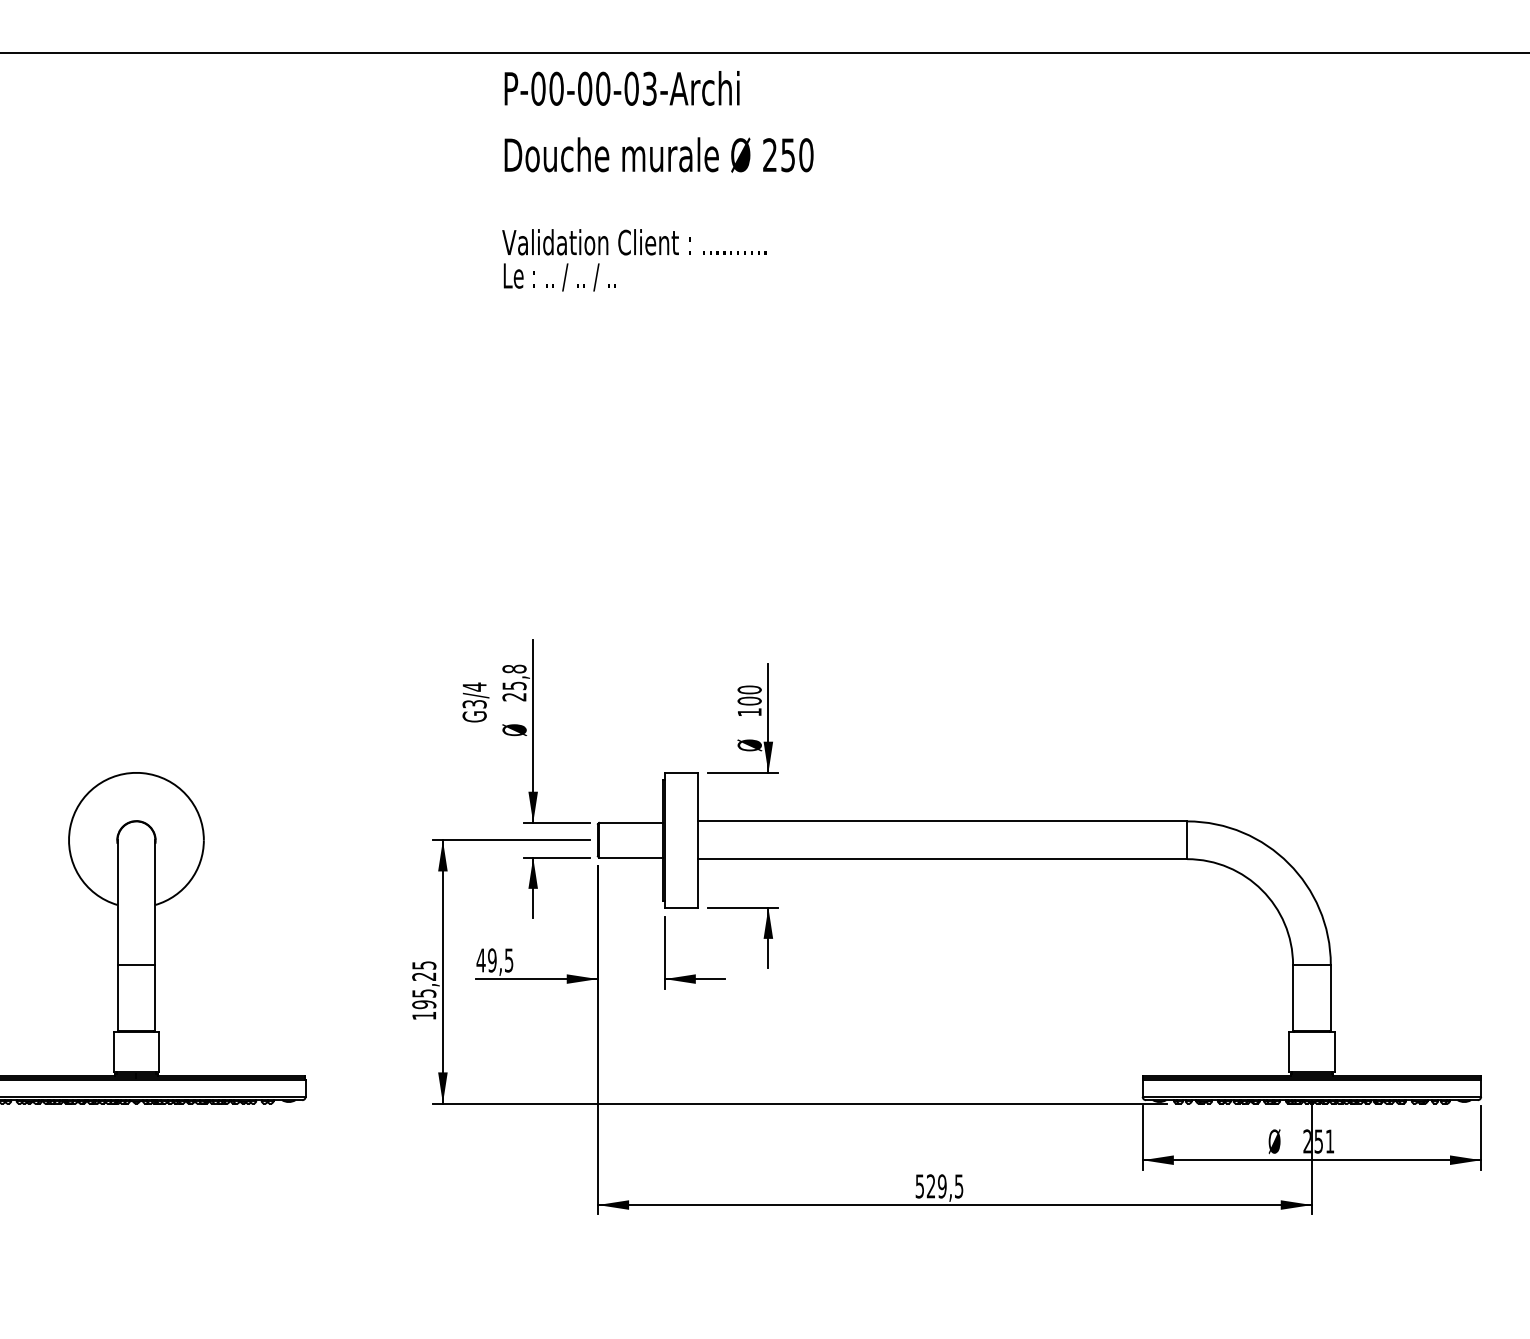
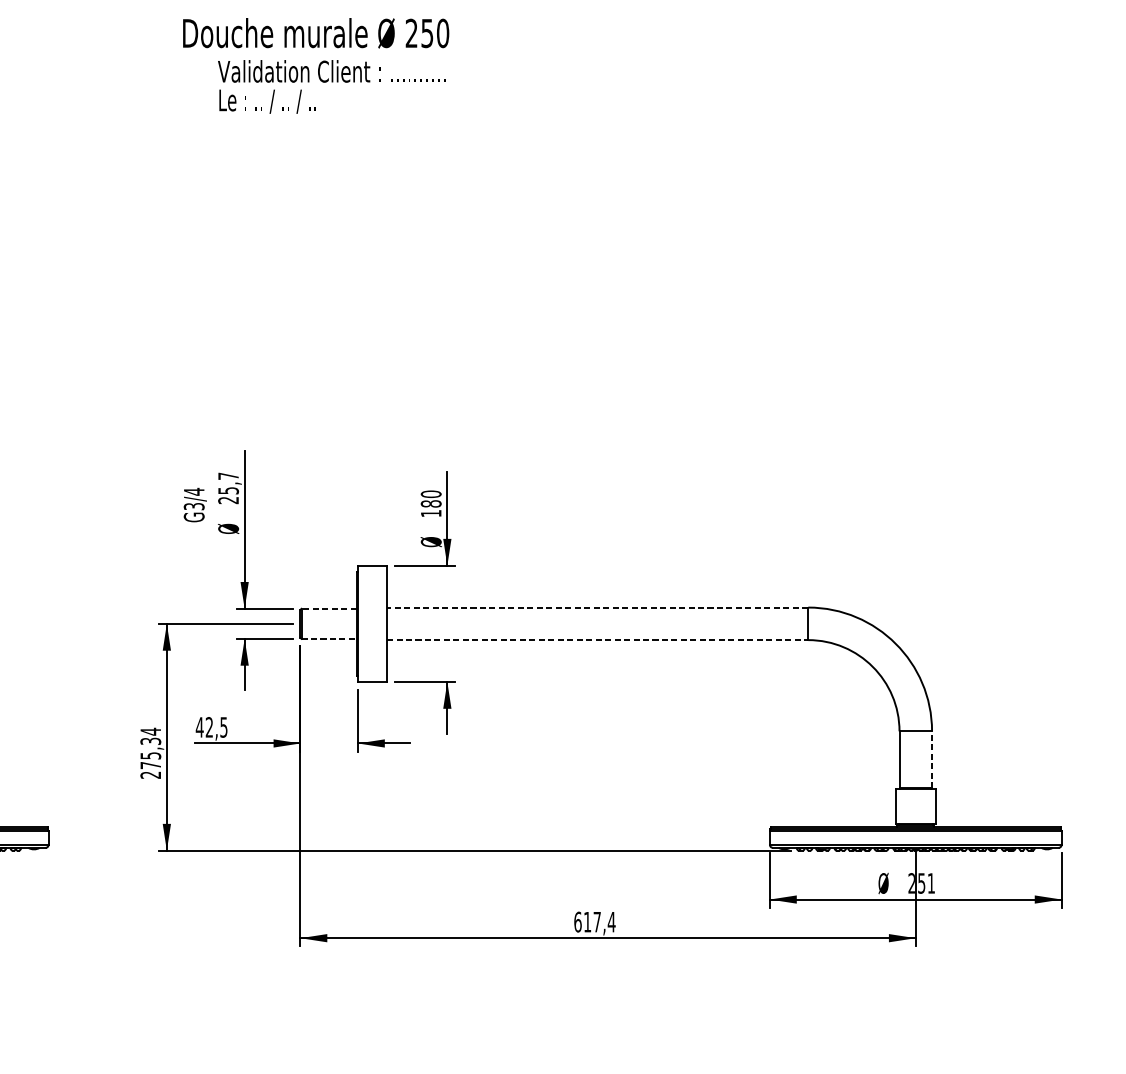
text: (658, 154) -> (315, 32), moved
text: (634, 260) -> (331, 87), moved
text: (514, 668) -> (228, 475), 25,8 -> 25,7
text: (749, 700) -> (431, 503), 100 -> 180
line: (942, 821) -> (597, 607), solid -> dashed
line: (630, 822) -> (328, 608), solid -> dashed
line: (631, 857) -> (329, 638), solid -> dashed
line: (943, 859) -> (598, 640), solid -> dashed
text: (492, 960) -> (209, 727), 49,5 -> 42,5
text: (424, 990) -> (150, 753), 195,25 -> 275,34
line: (1330, 997) -> (931, 759), solid -> dashed
text: (939, 1186) -> (594, 922), 529,5 -> 617,4

